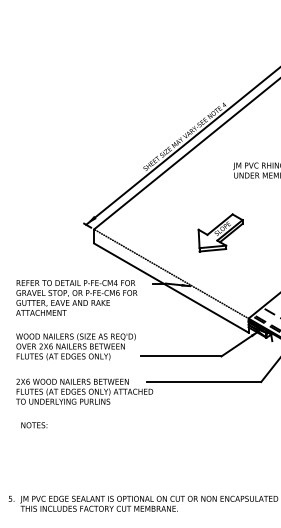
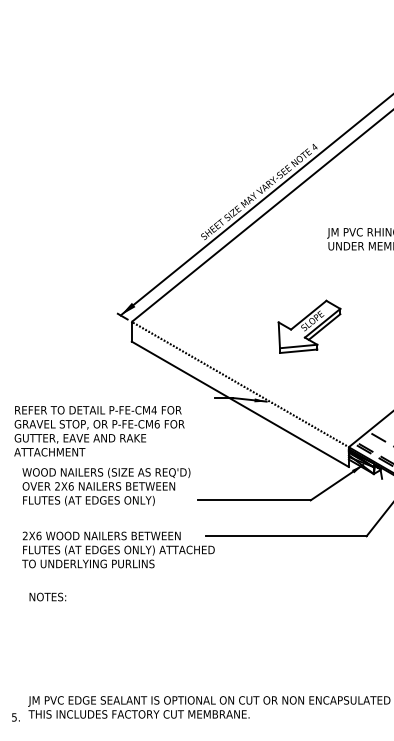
text: (76, 298) -> (99, 431), moved
text: (11, 498) -> (15, 717), moved

